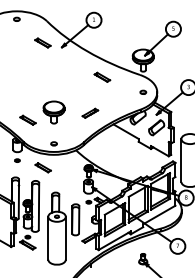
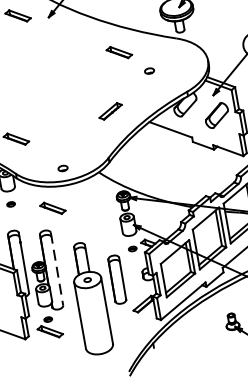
part: (143, 91) -> (149, 69), moved
part: (53, 112) -> (53, 120), removed
line: (39, 206) -> (57, 269), solid -> dashed

